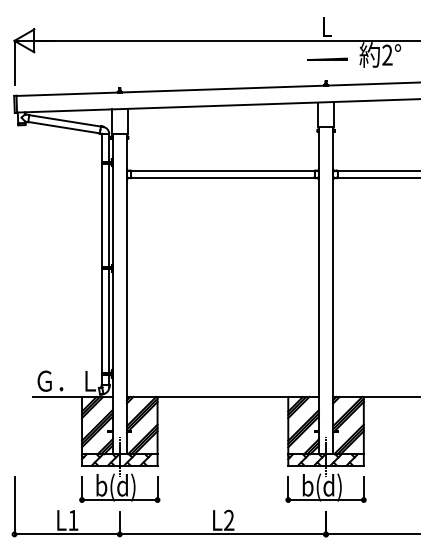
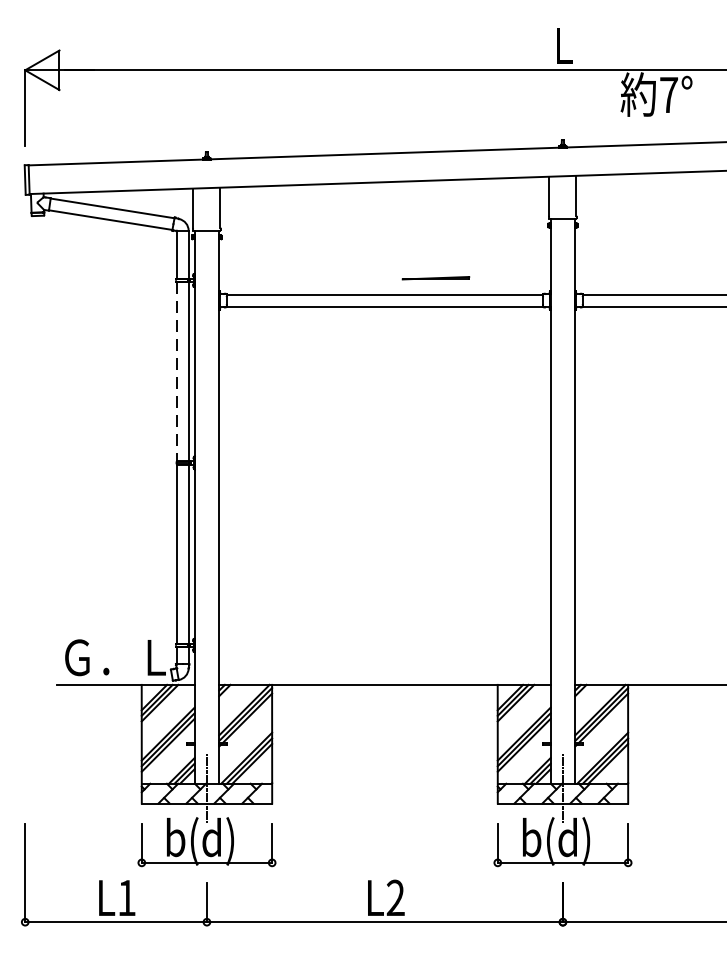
text: (387, 54) -> (669, 93), 2° -> 7°
line: (327, 58) -> (435, 276), moved
line: (102, 215) -> (177, 371), solid -> dashed

